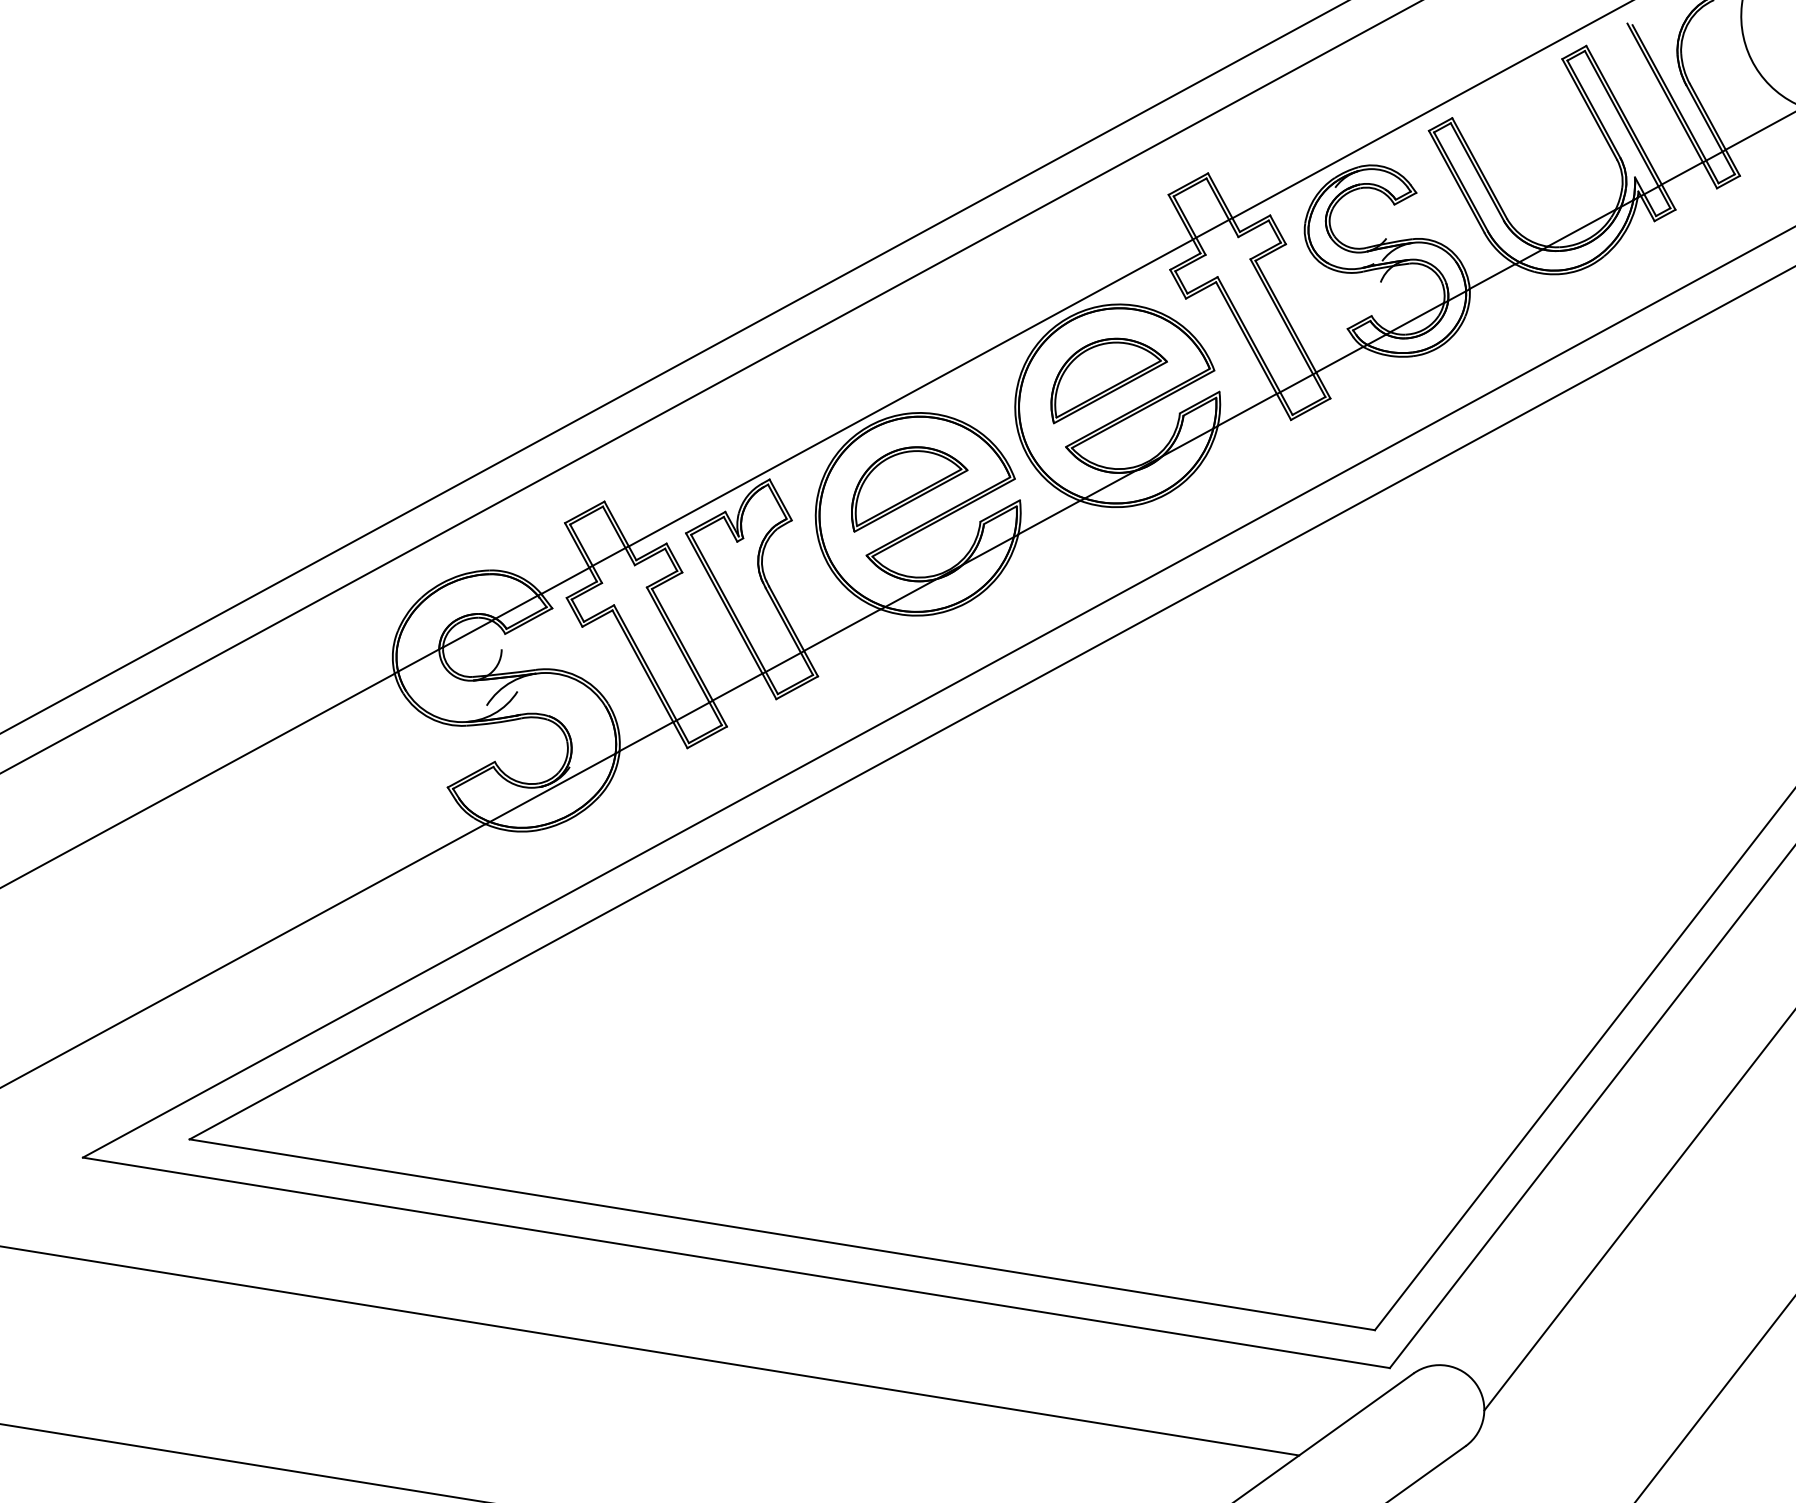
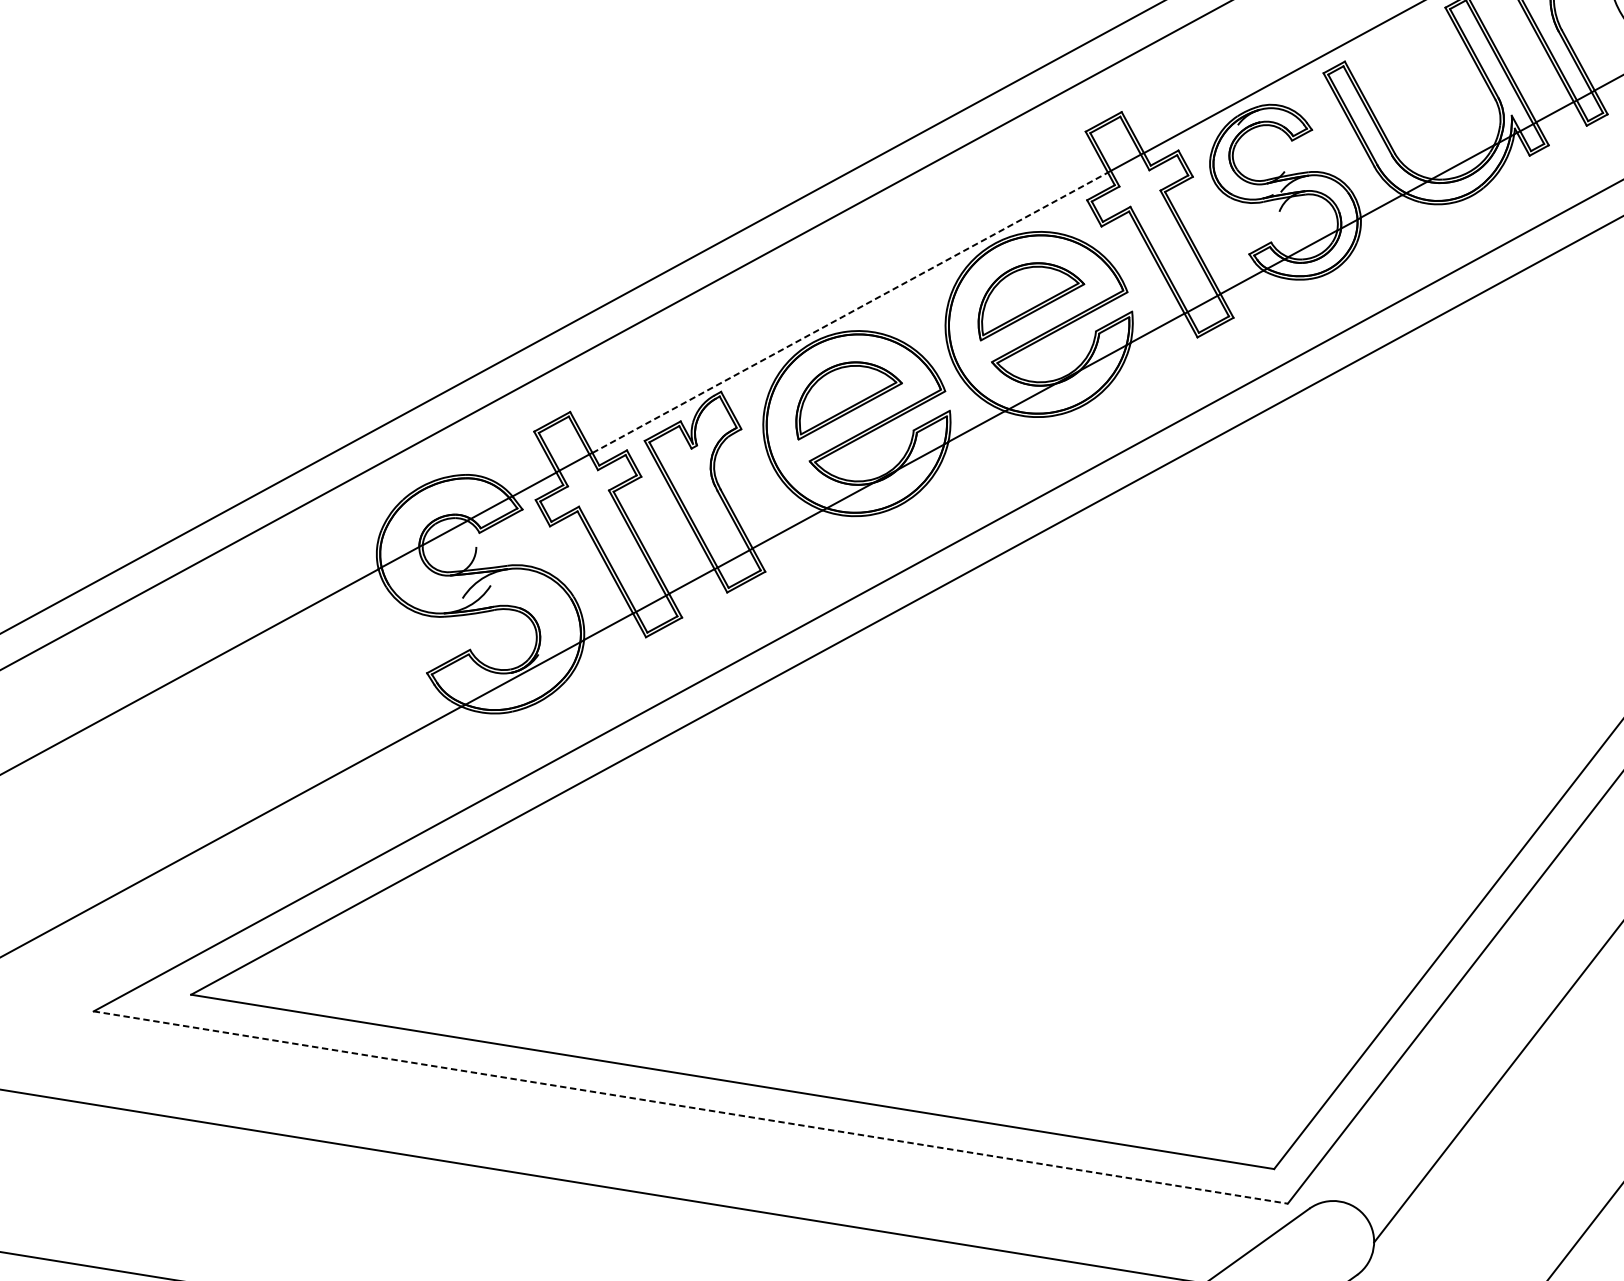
line: (911, 392) -> (850, 312), solid -> dashed
line: (736, 1262) -> (690, 1107), solid -> dashed

